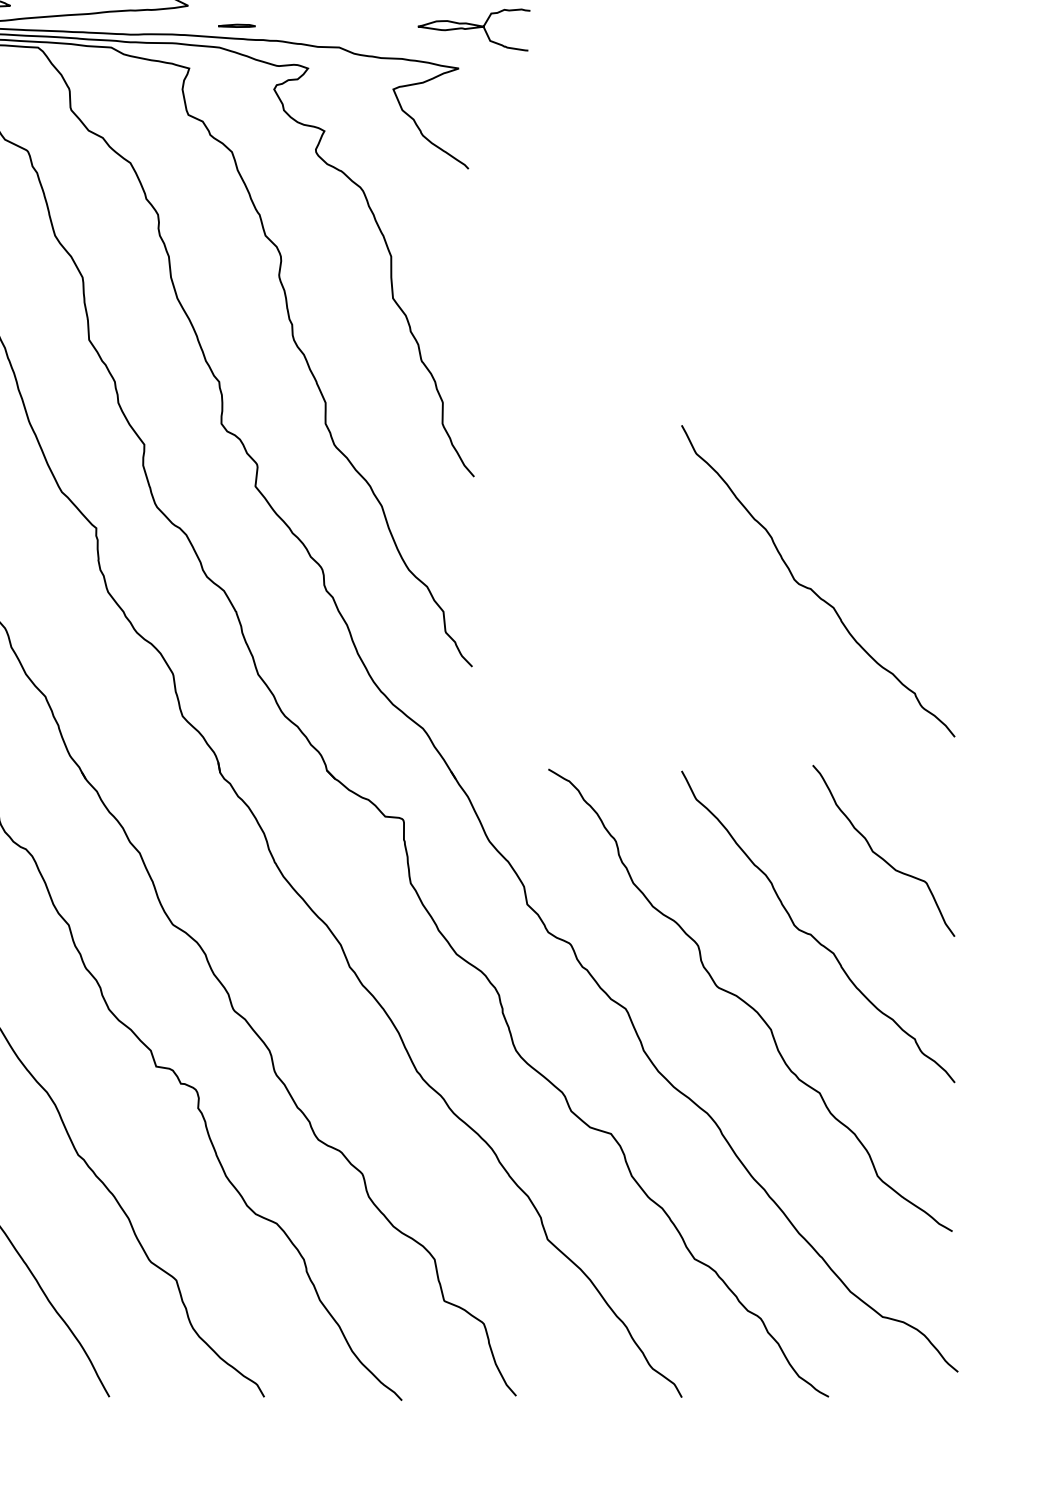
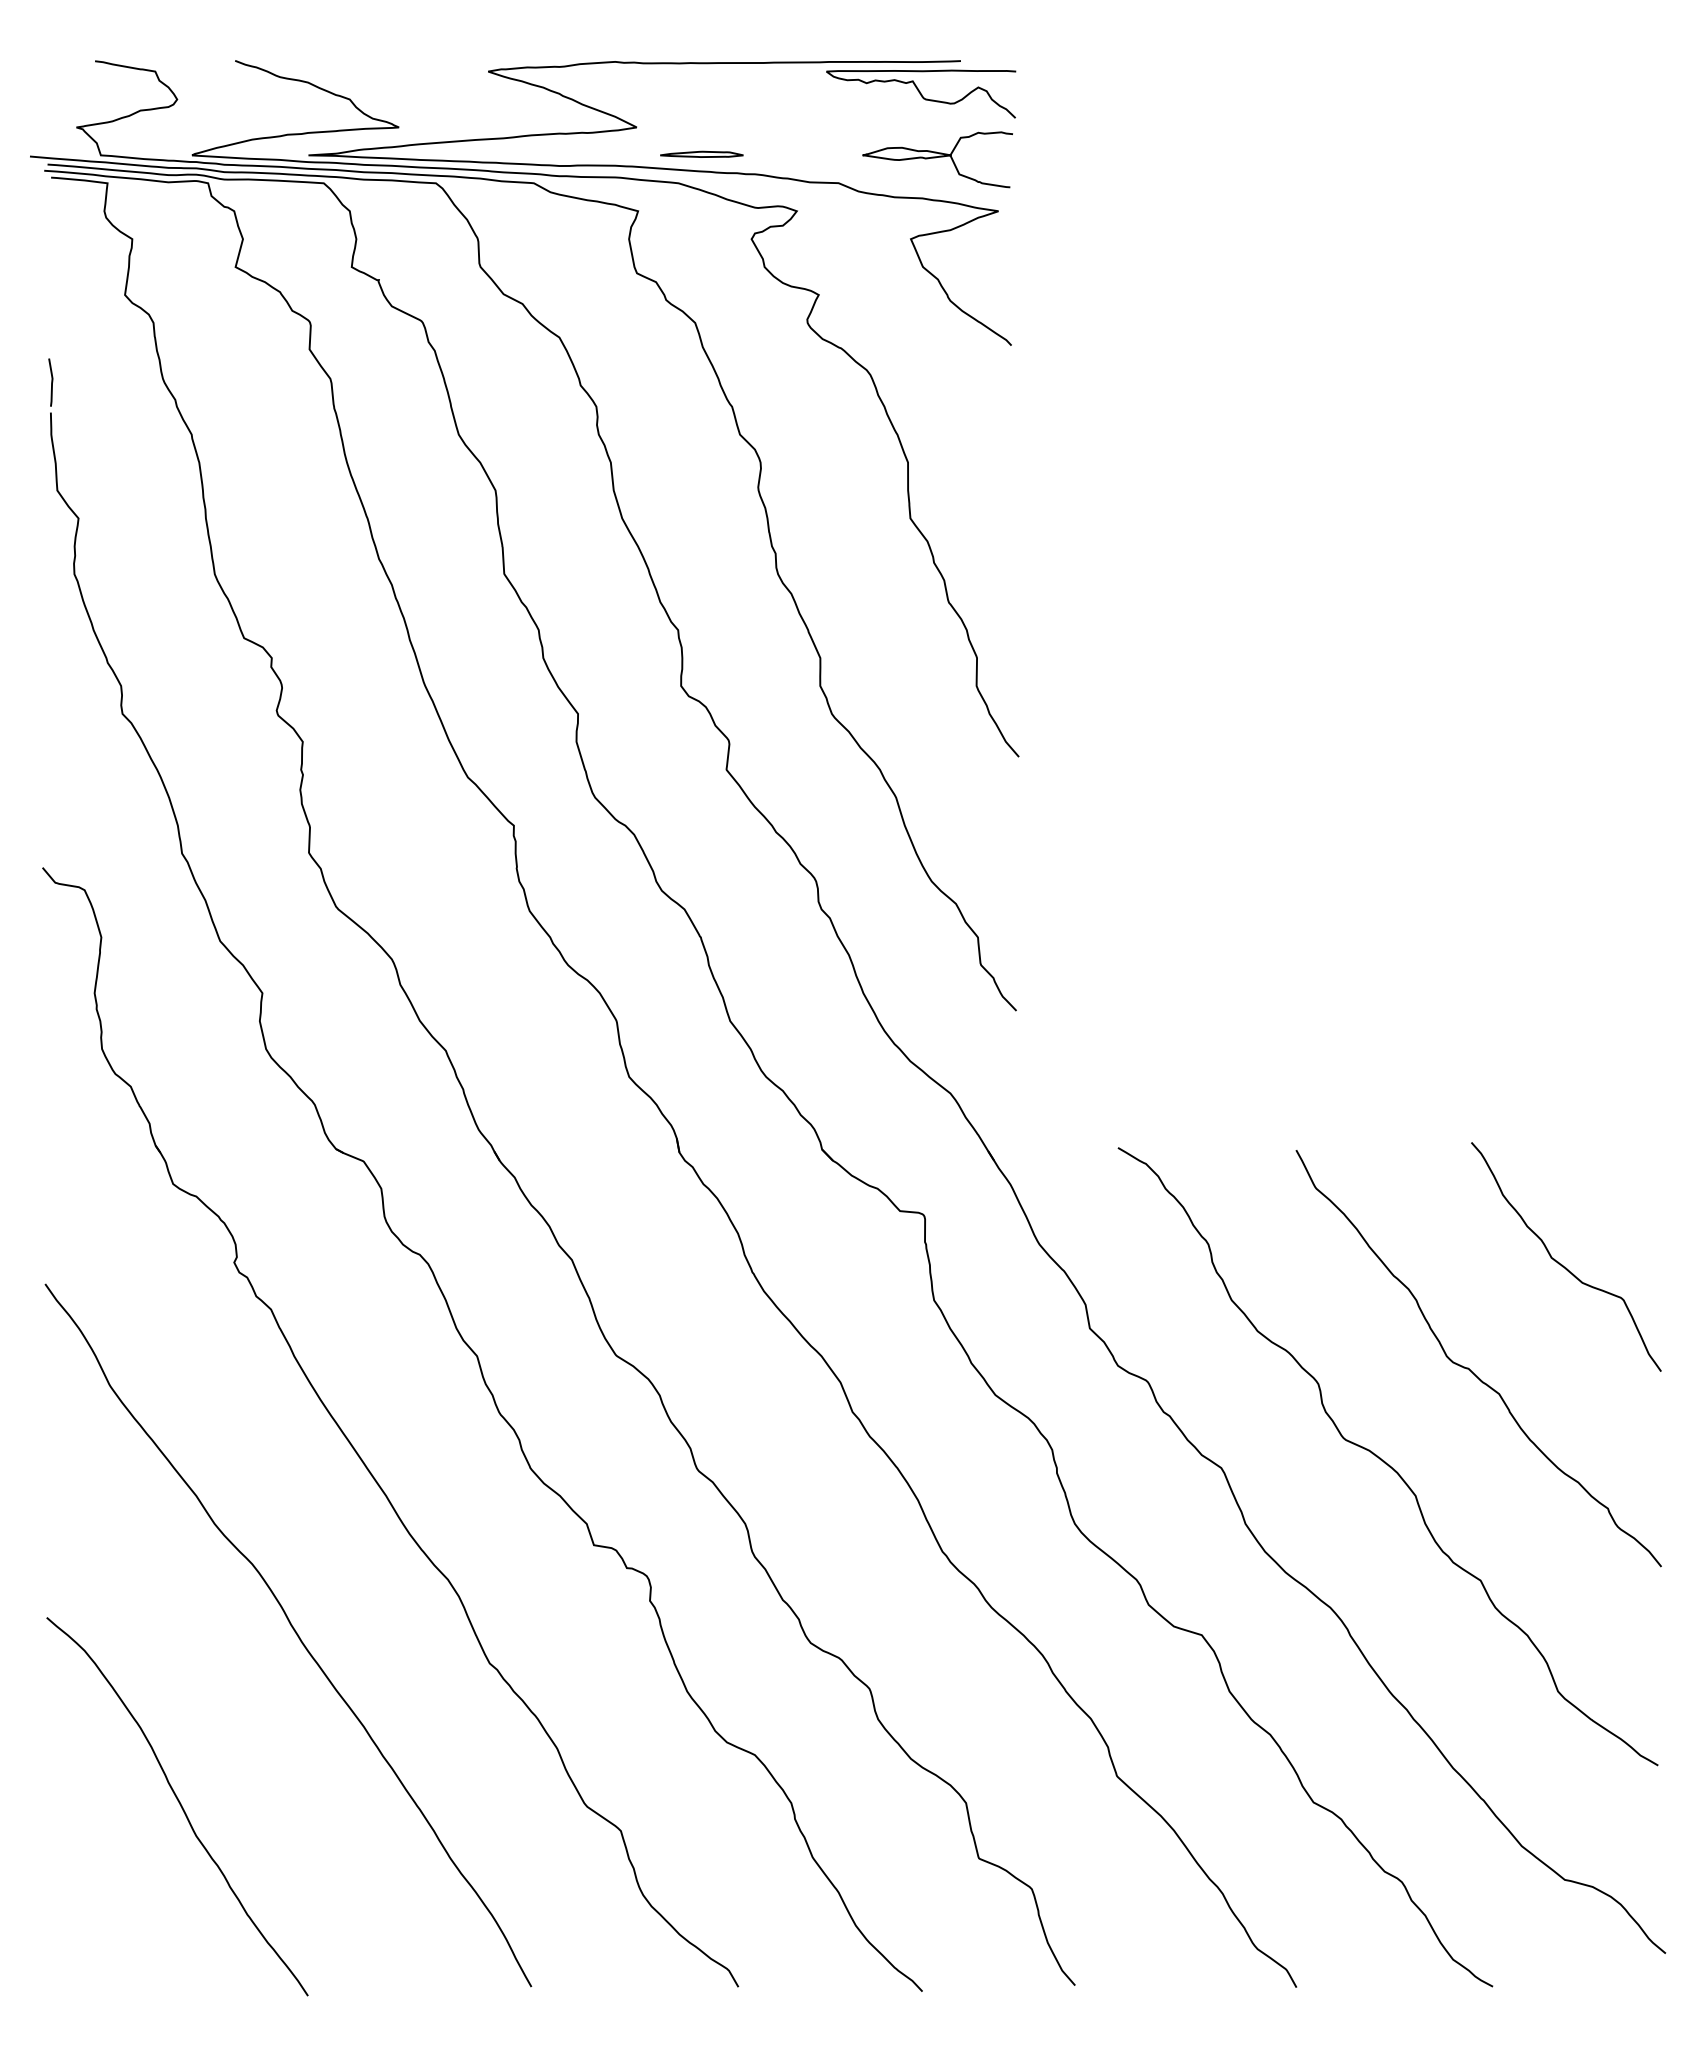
part: (236, 25) -> (701, 153), size x1.67
curve: (473, 29) -> (936, 158), moved
curve: (810, 587) -> (1468, 905), removed

